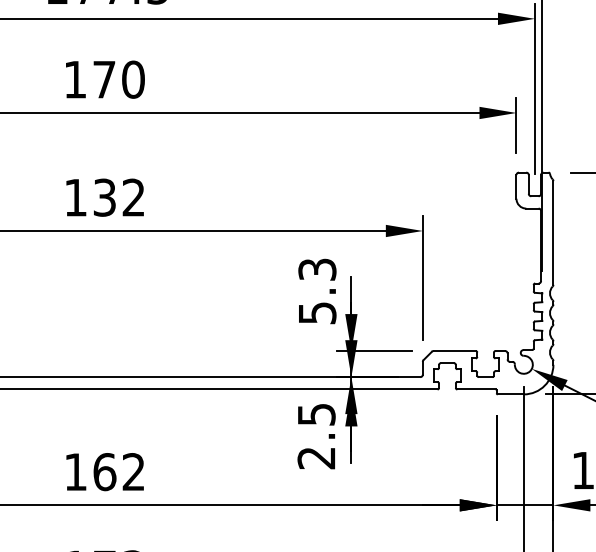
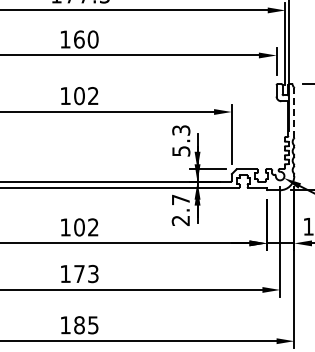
text: (104, 79) -> (79, 39), 170 -> 160
text: (104, 198) -> (79, 96), 132 -> 102
line: (553, 232) -> (294, 112), solid -> dashed
text: (315, 413) -> (180, 199), 2.5 -> 2.7
text: (104, 472) -> (79, 227), 162 -> 102

